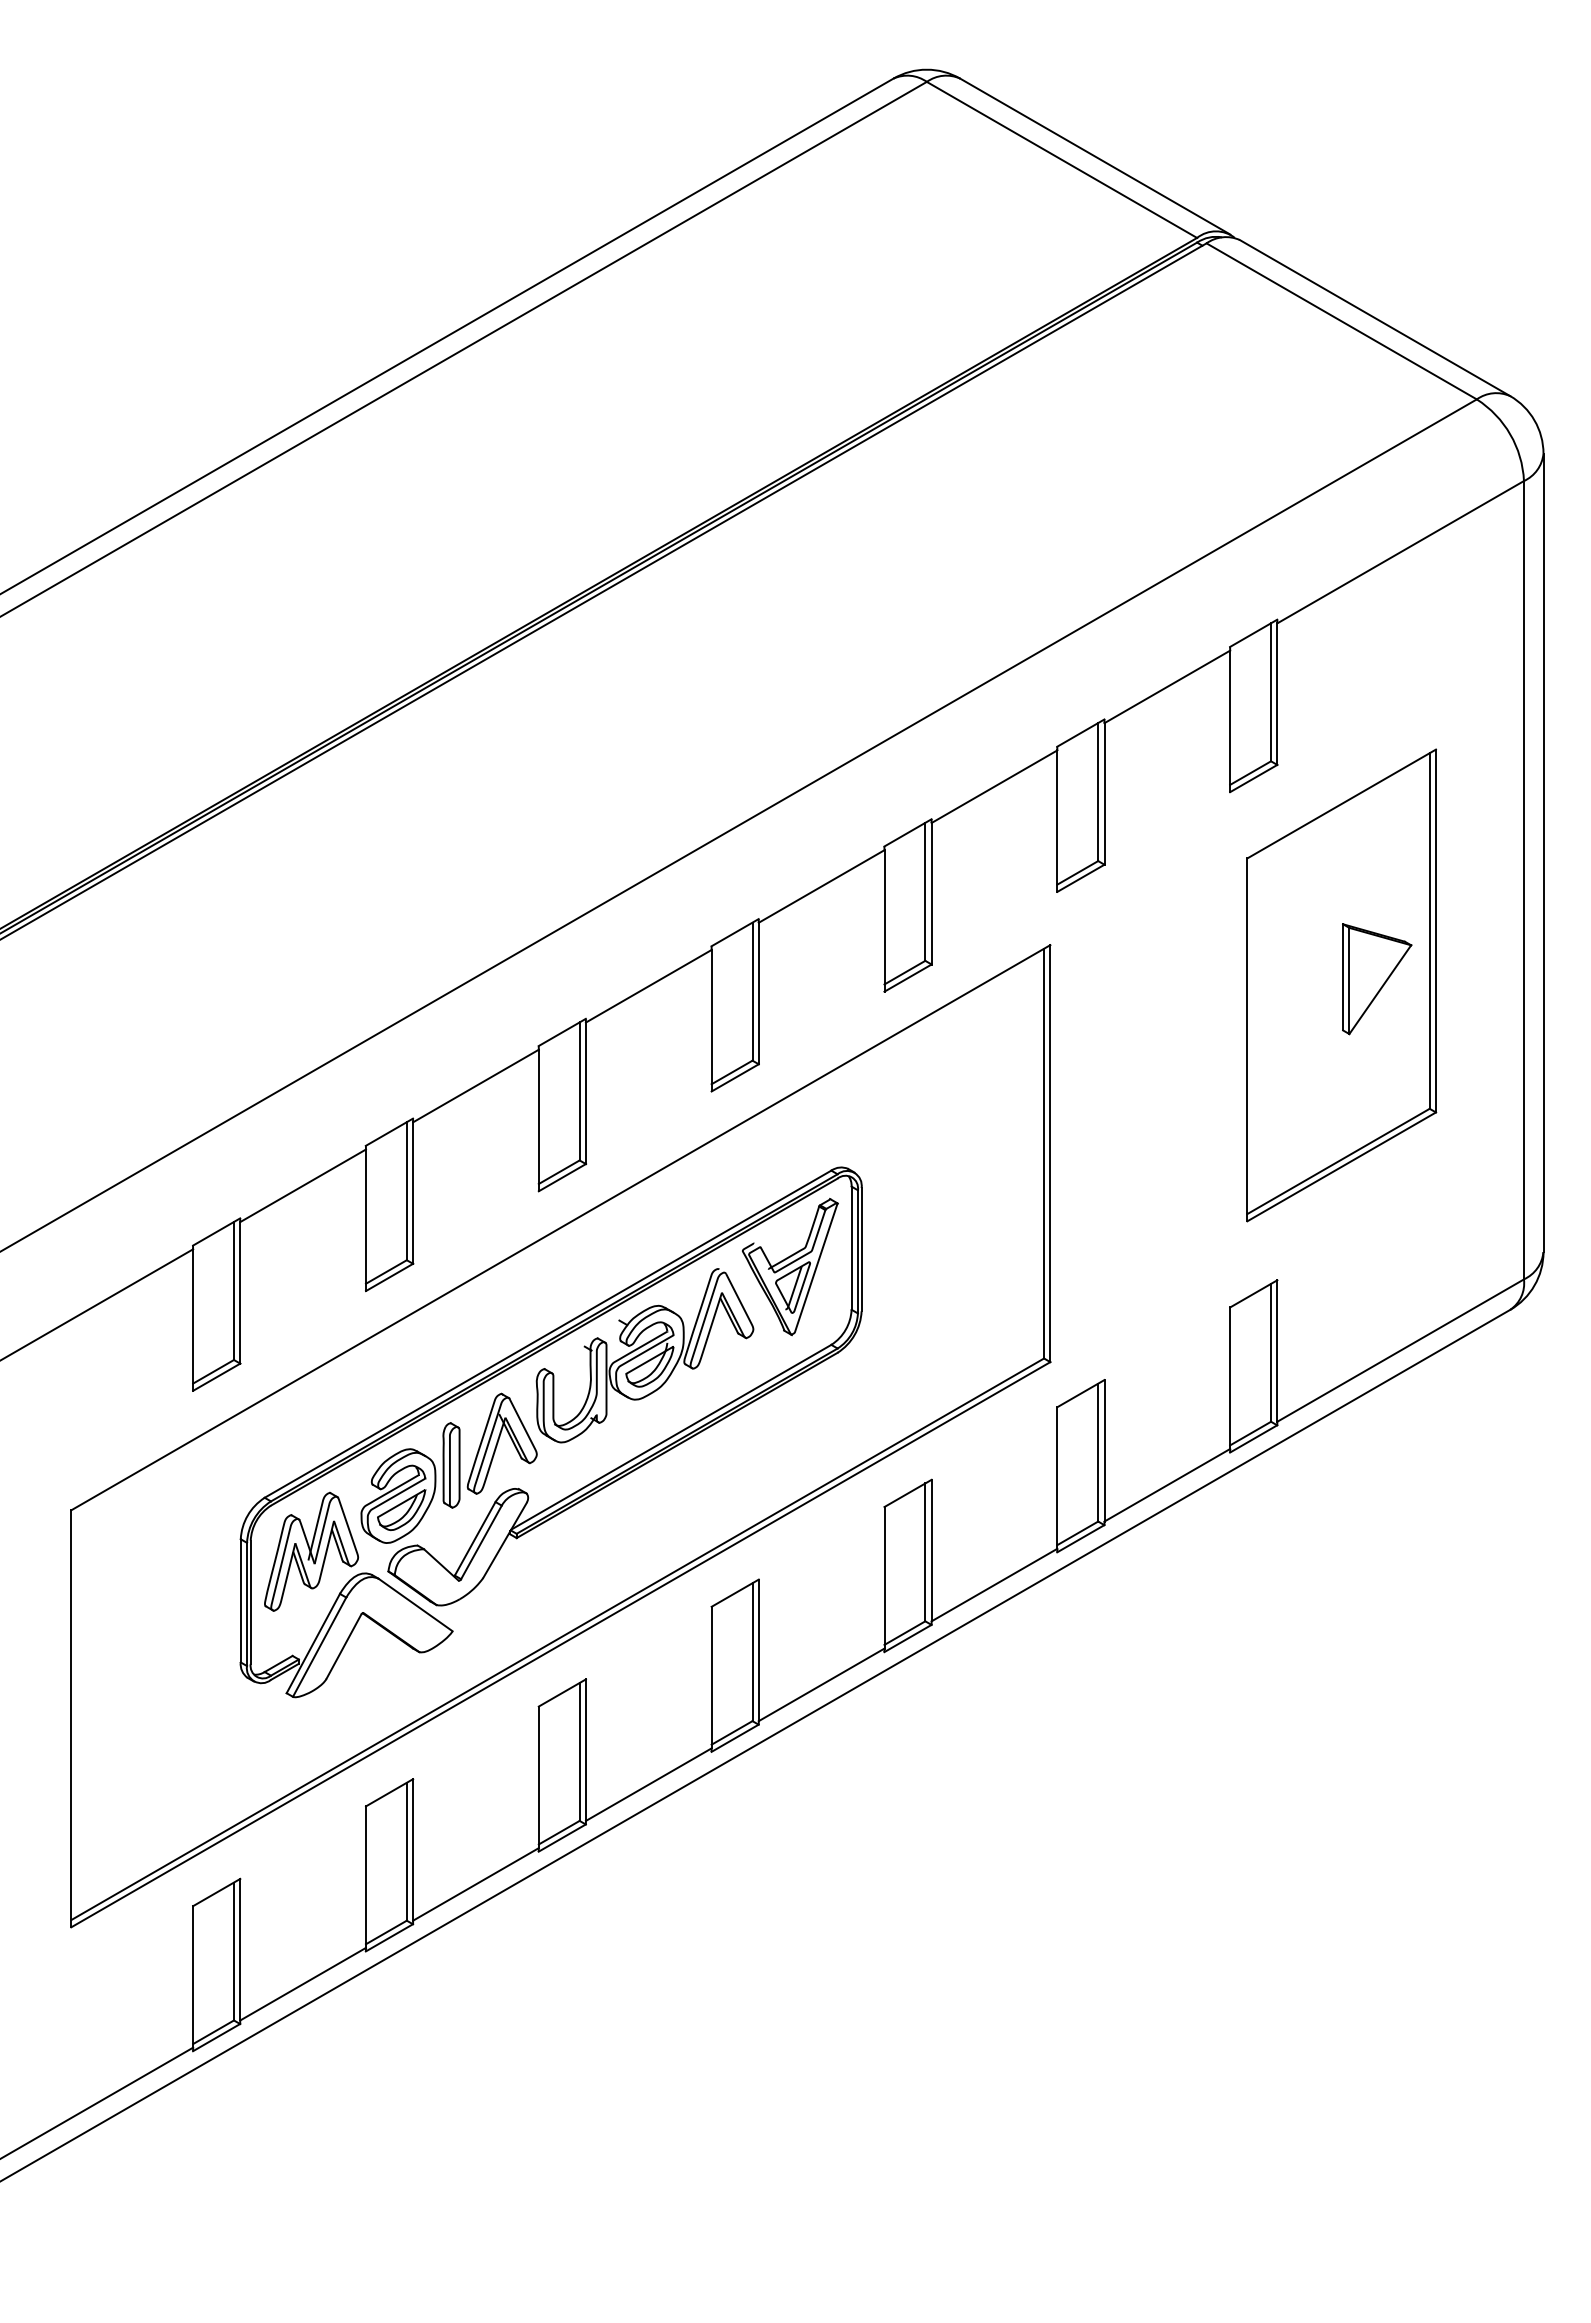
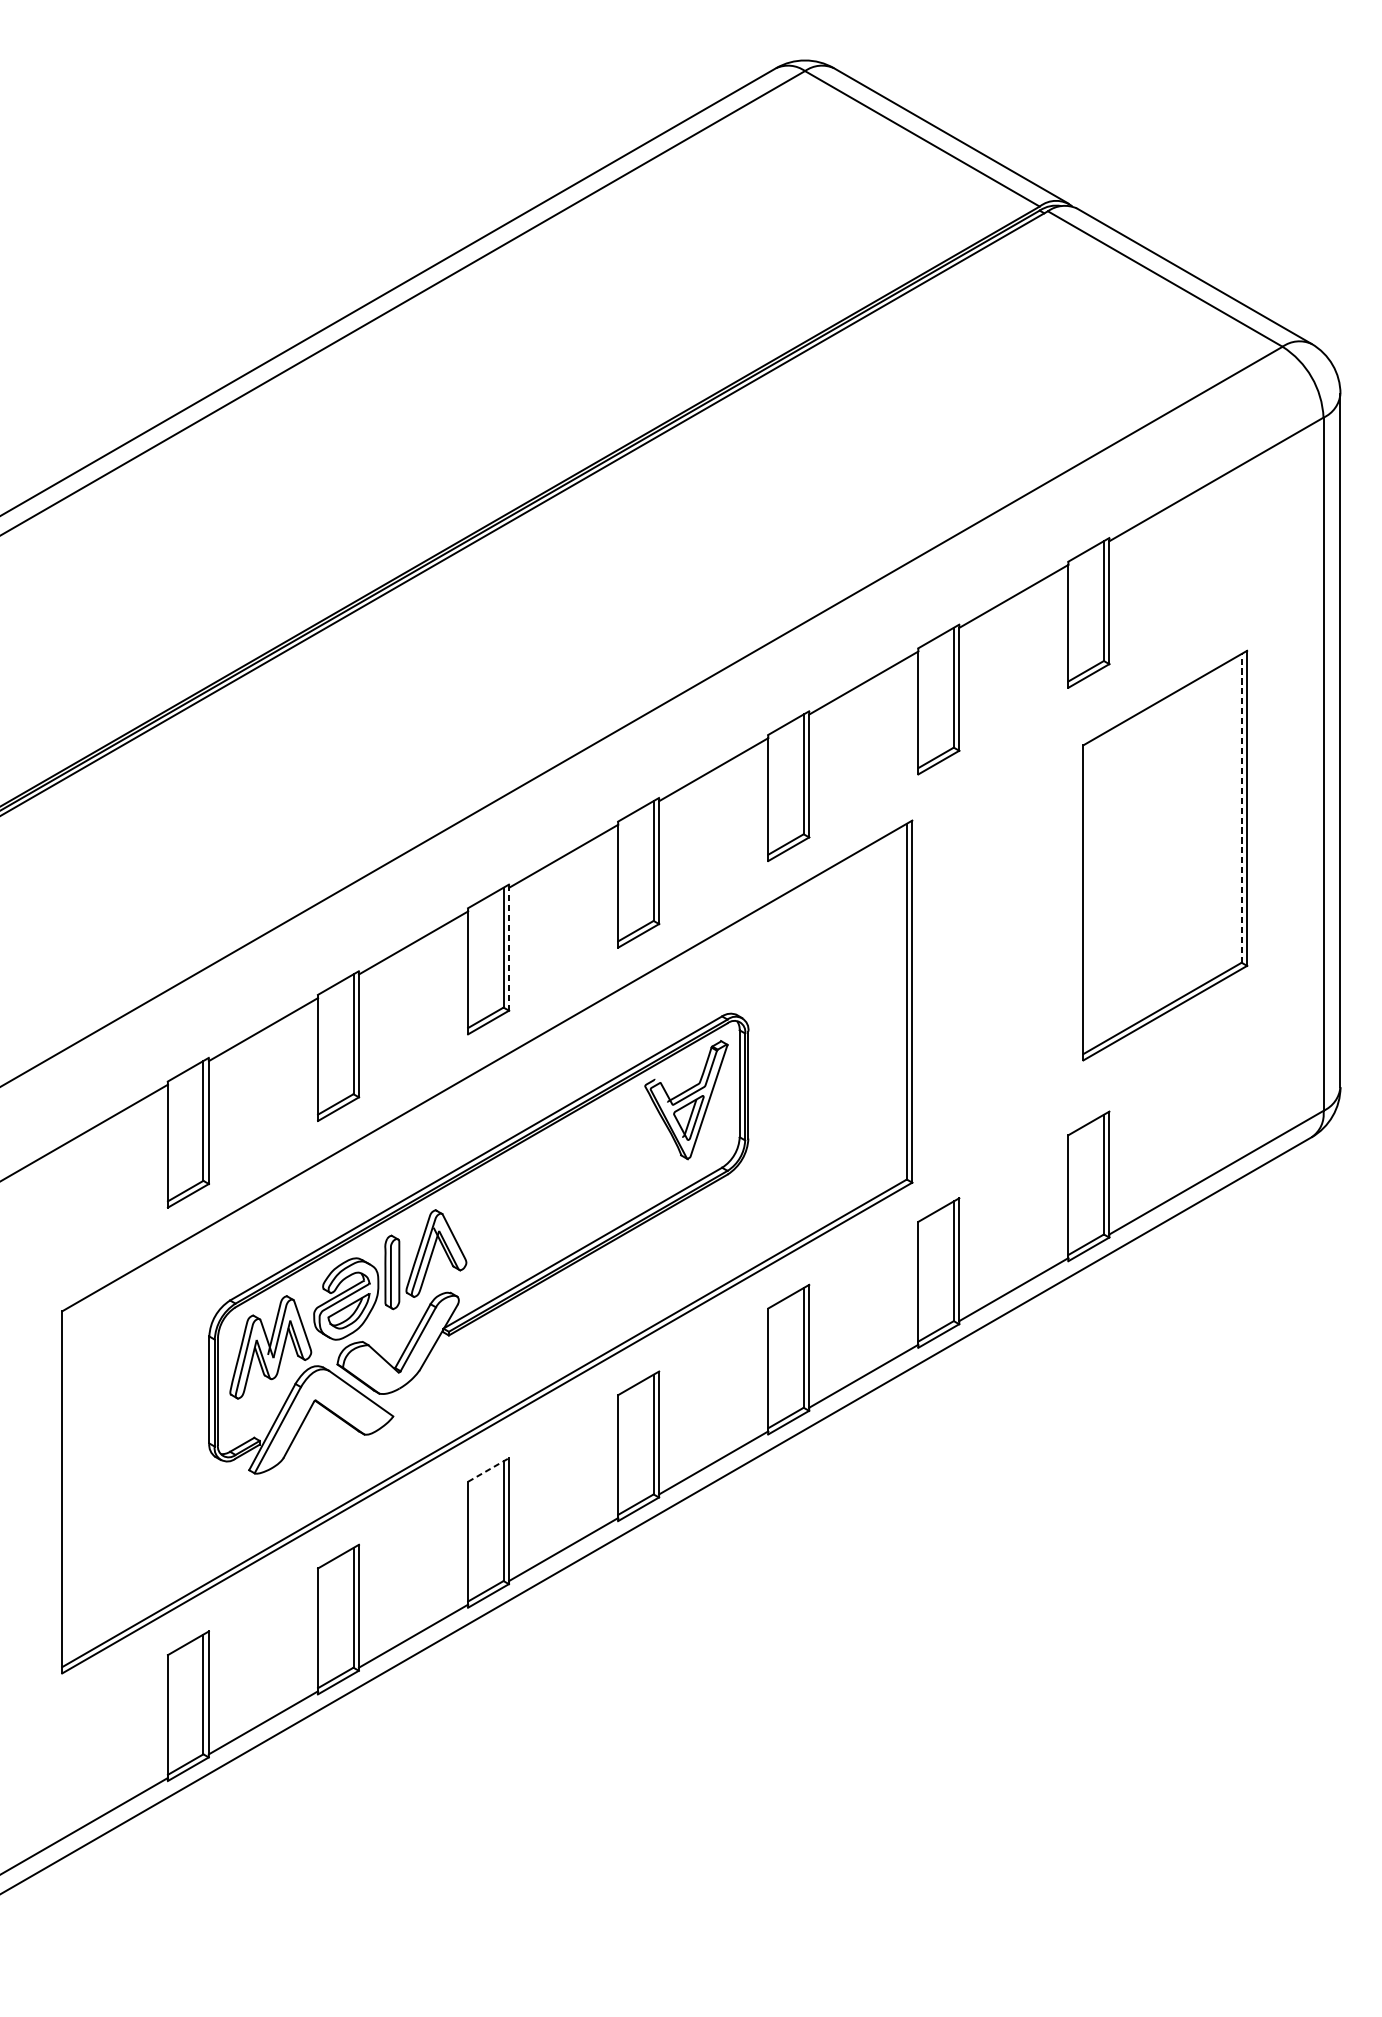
line: (1429, 931) -> (1241, 808), solid -> dashed
part: (1377, 979) -> (1196, 850), removed
line: (585, 1093) -> (508, 949), solid -> dashed
part: (644, 1355) -> (559, 1176), removed
line: (562, 1692) -> (488, 1469), solid -> dashed

